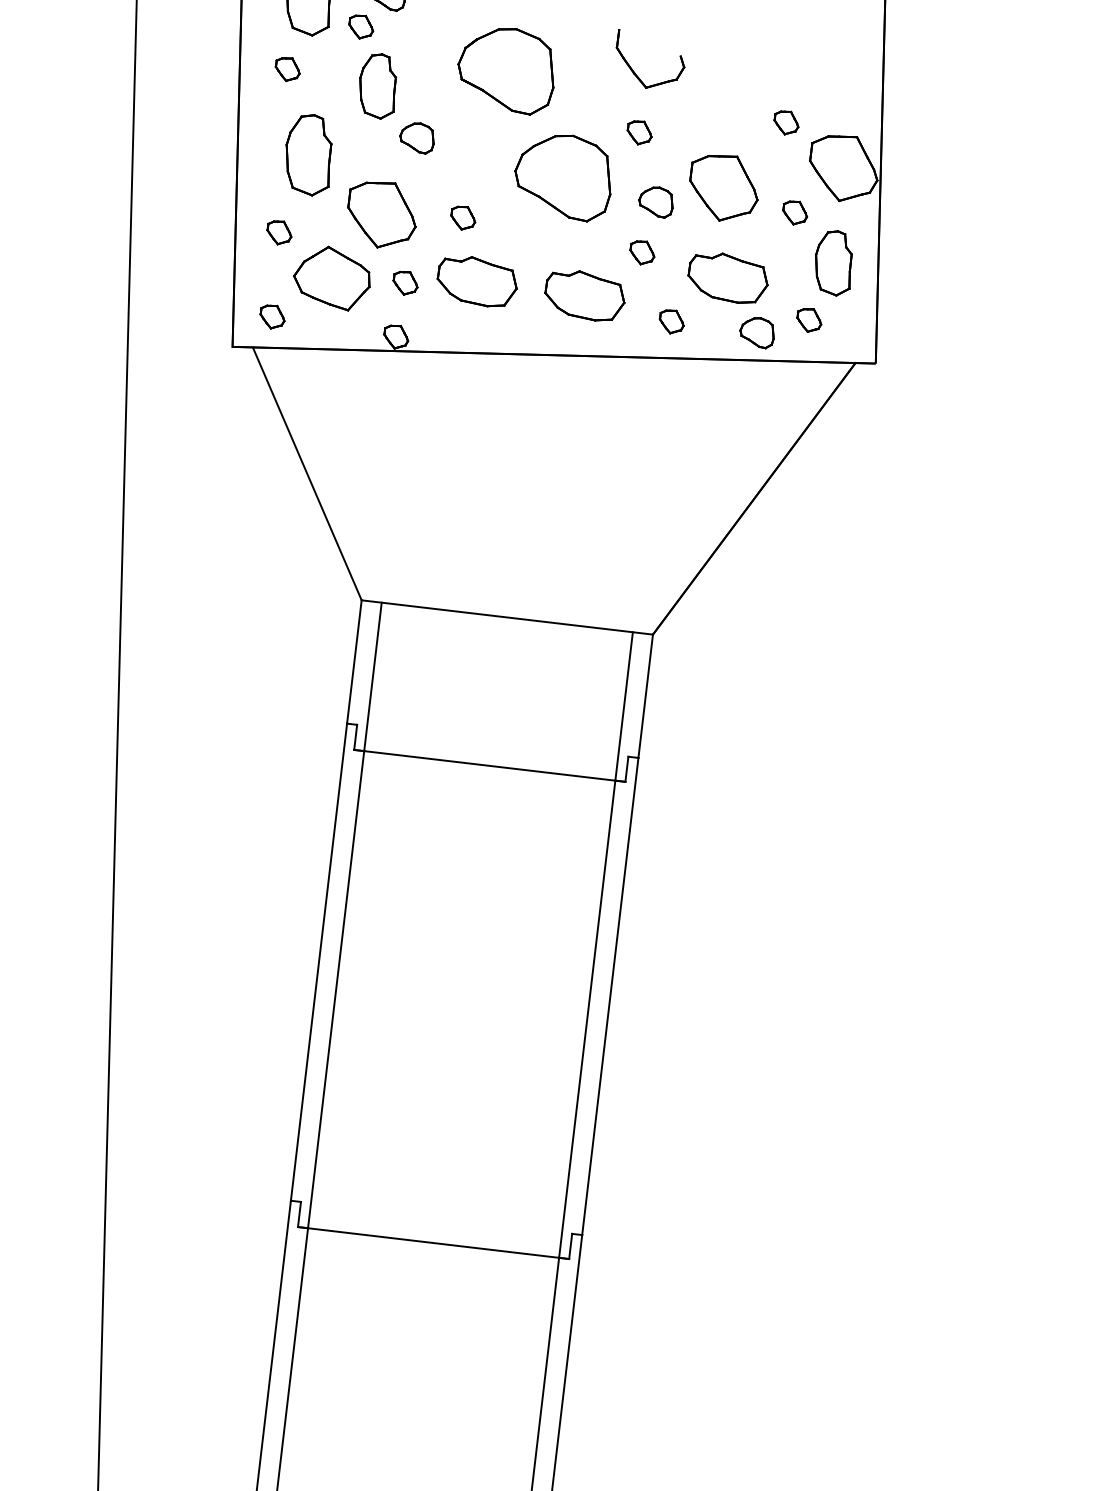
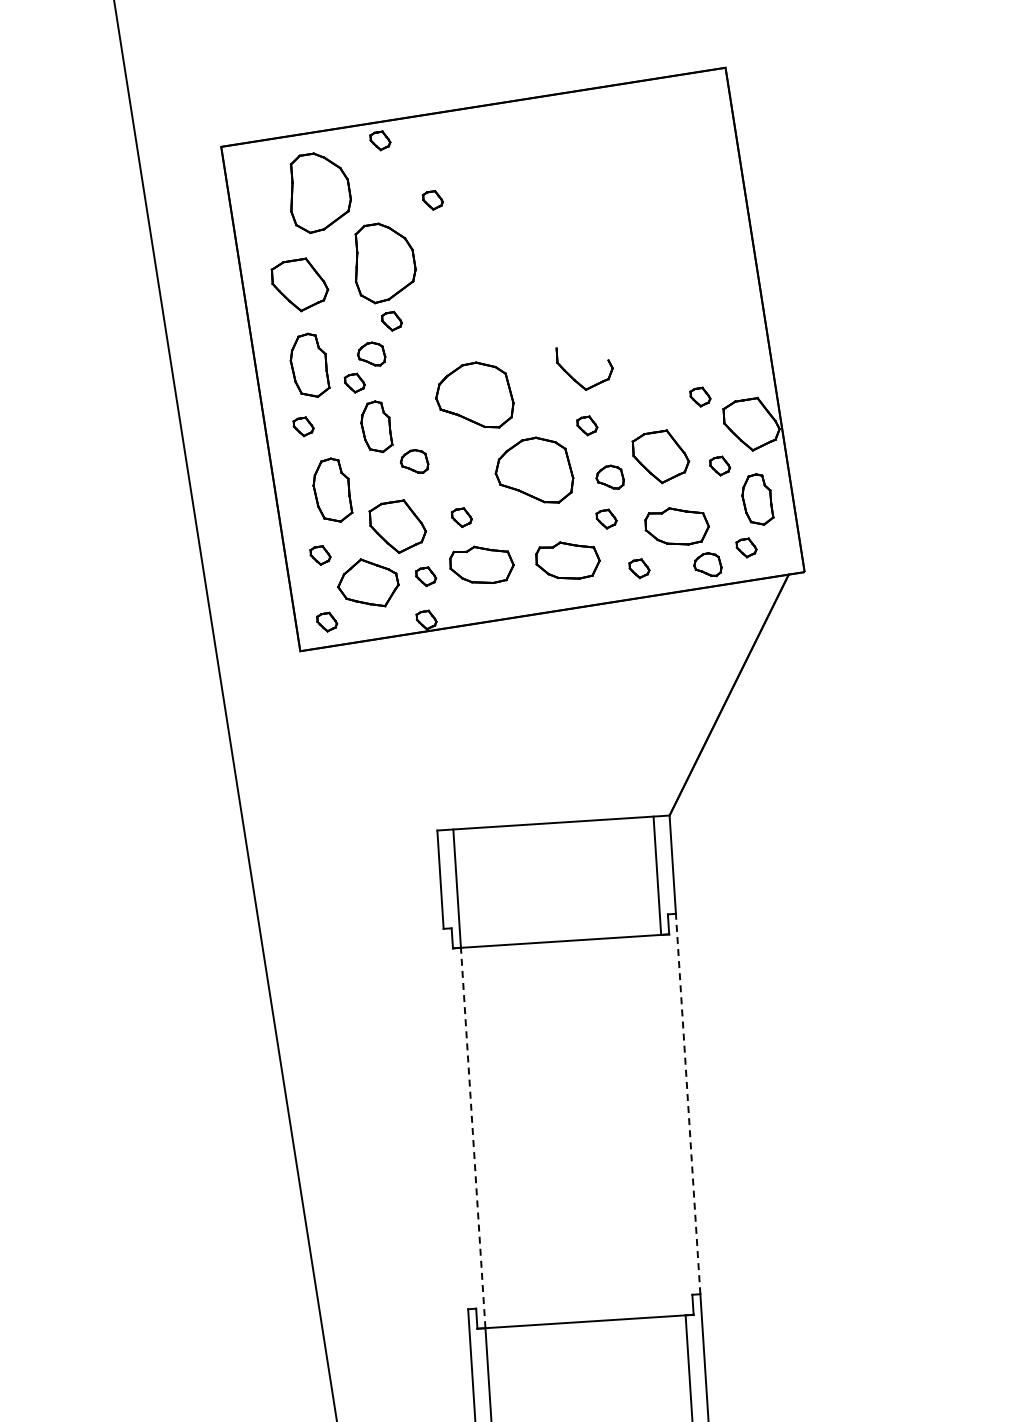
line: (306, 473) -> (376, 739), removed
line: (318, 961) -> (455, 1118), removed
line: (336, 990) -> (473, 1138), solid -> dashed
line: (610, 997) -> (688, 1104), solid -> dashed
line: (587, 1018) -> (673, 1124), removed

